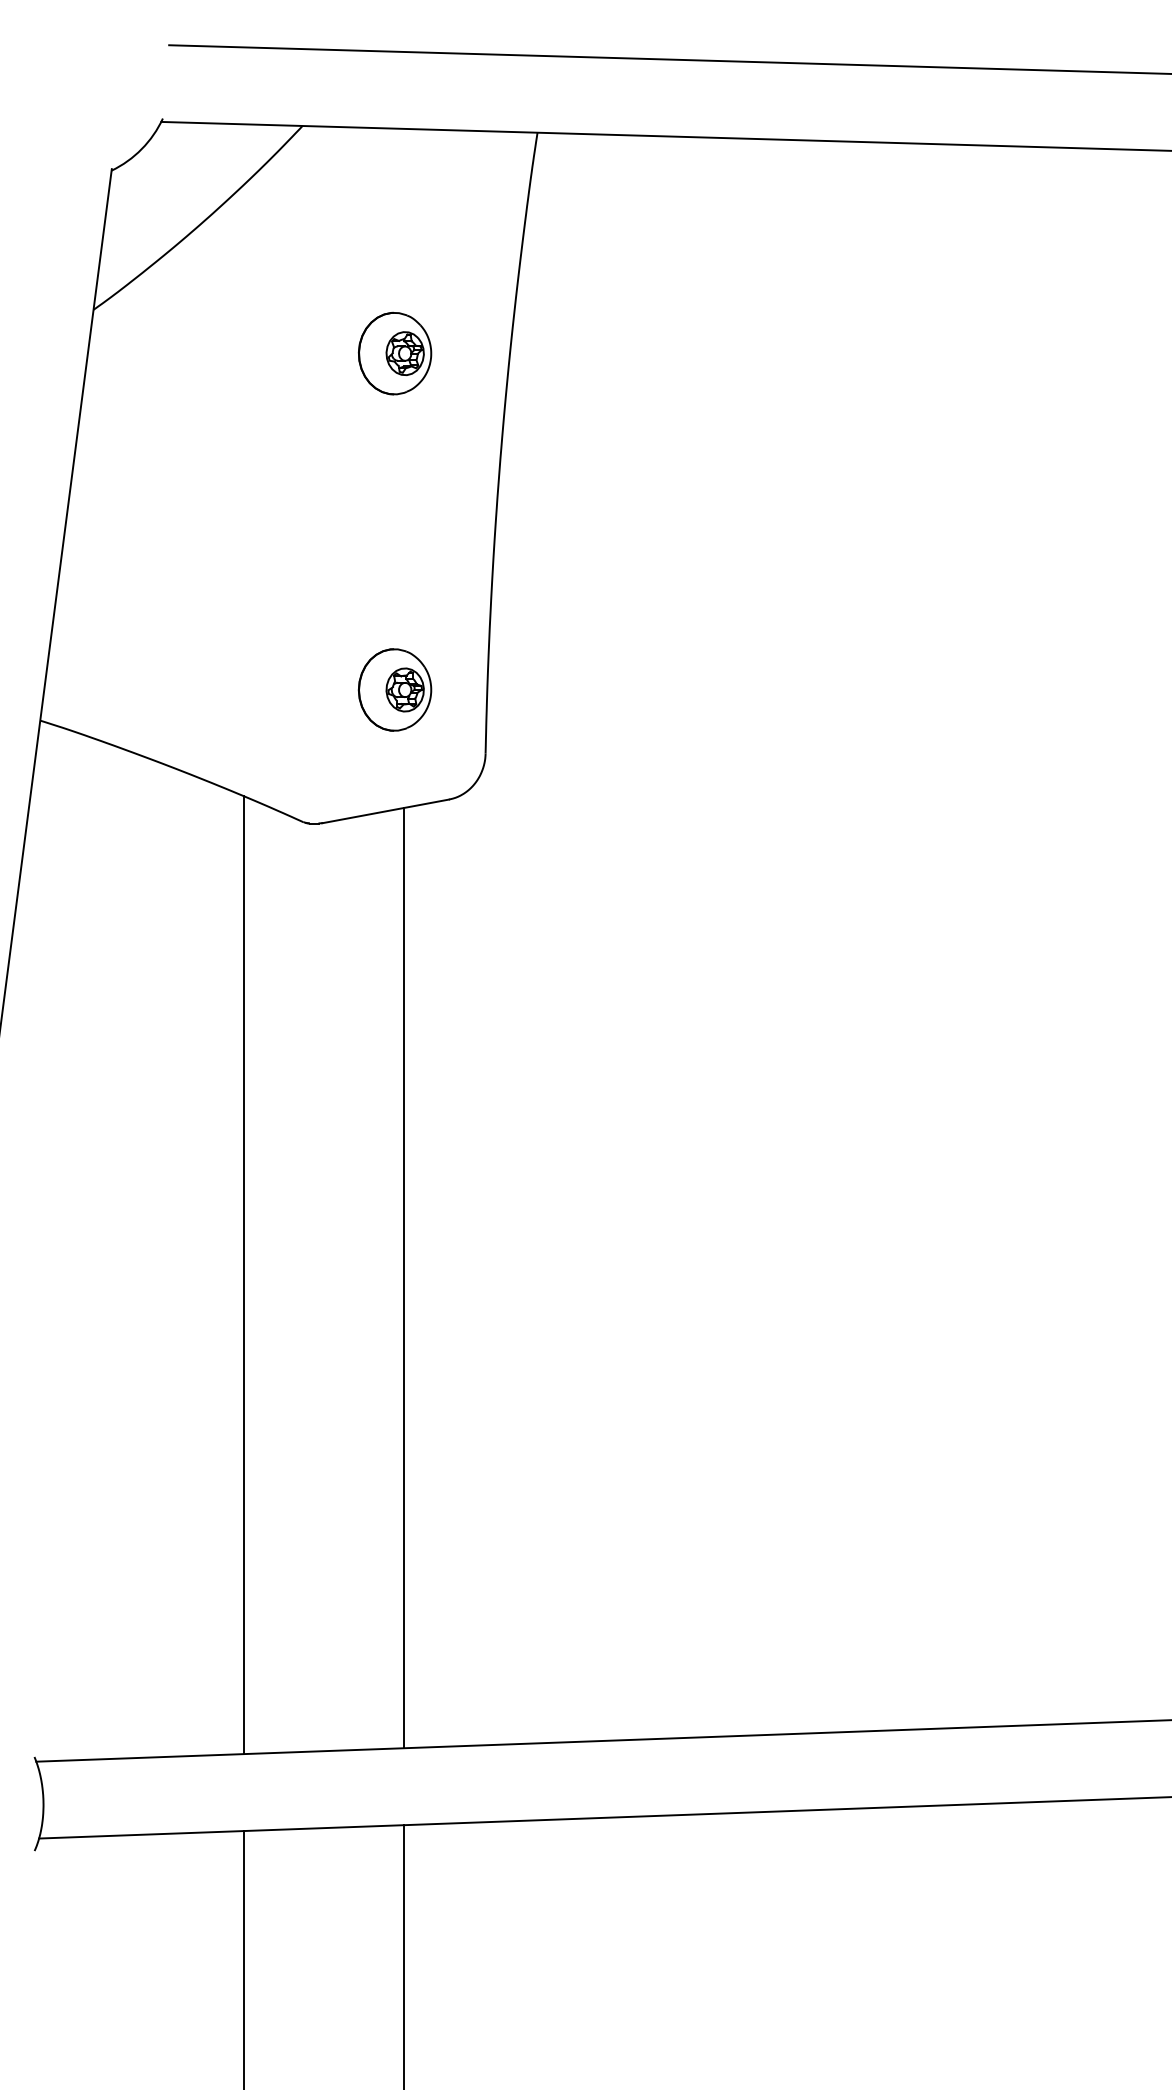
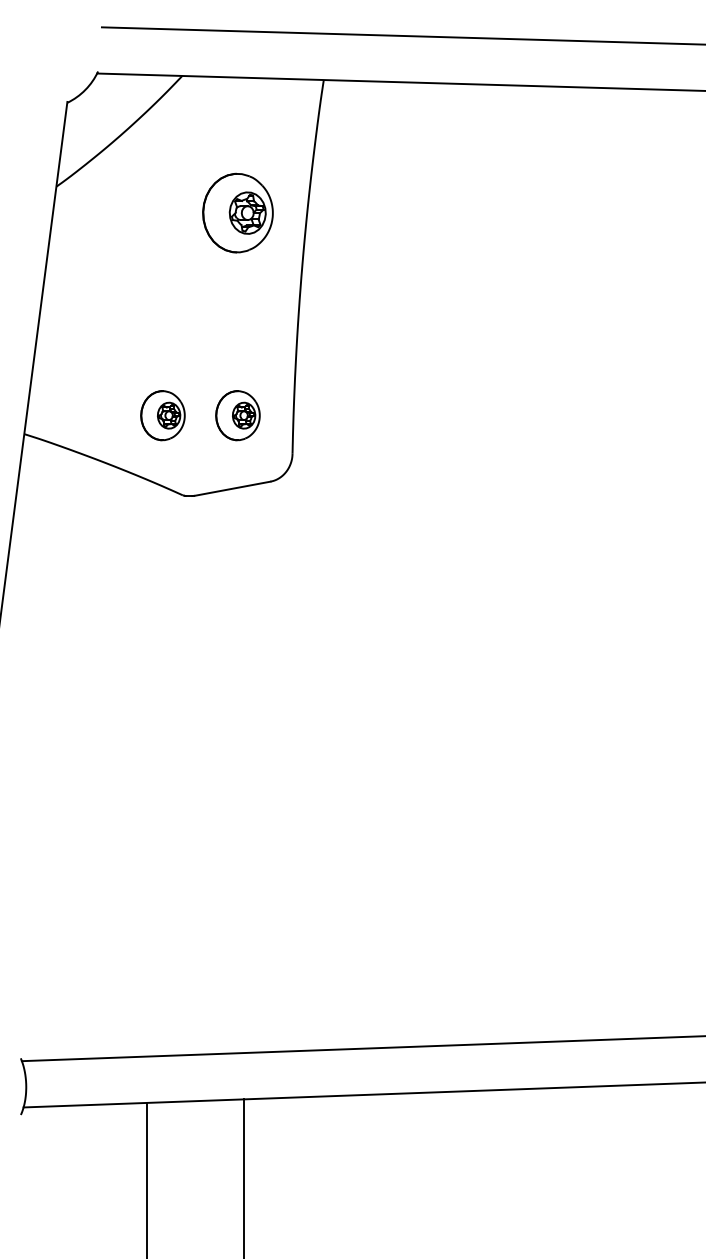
part: (394, 352) -> (237, 212), size x1.6
part: (269, 689) -> (162, 415), added
line: (244, 1274) -> (147, 767), removed
line: (404, 1277) -> (243, 769), removed

